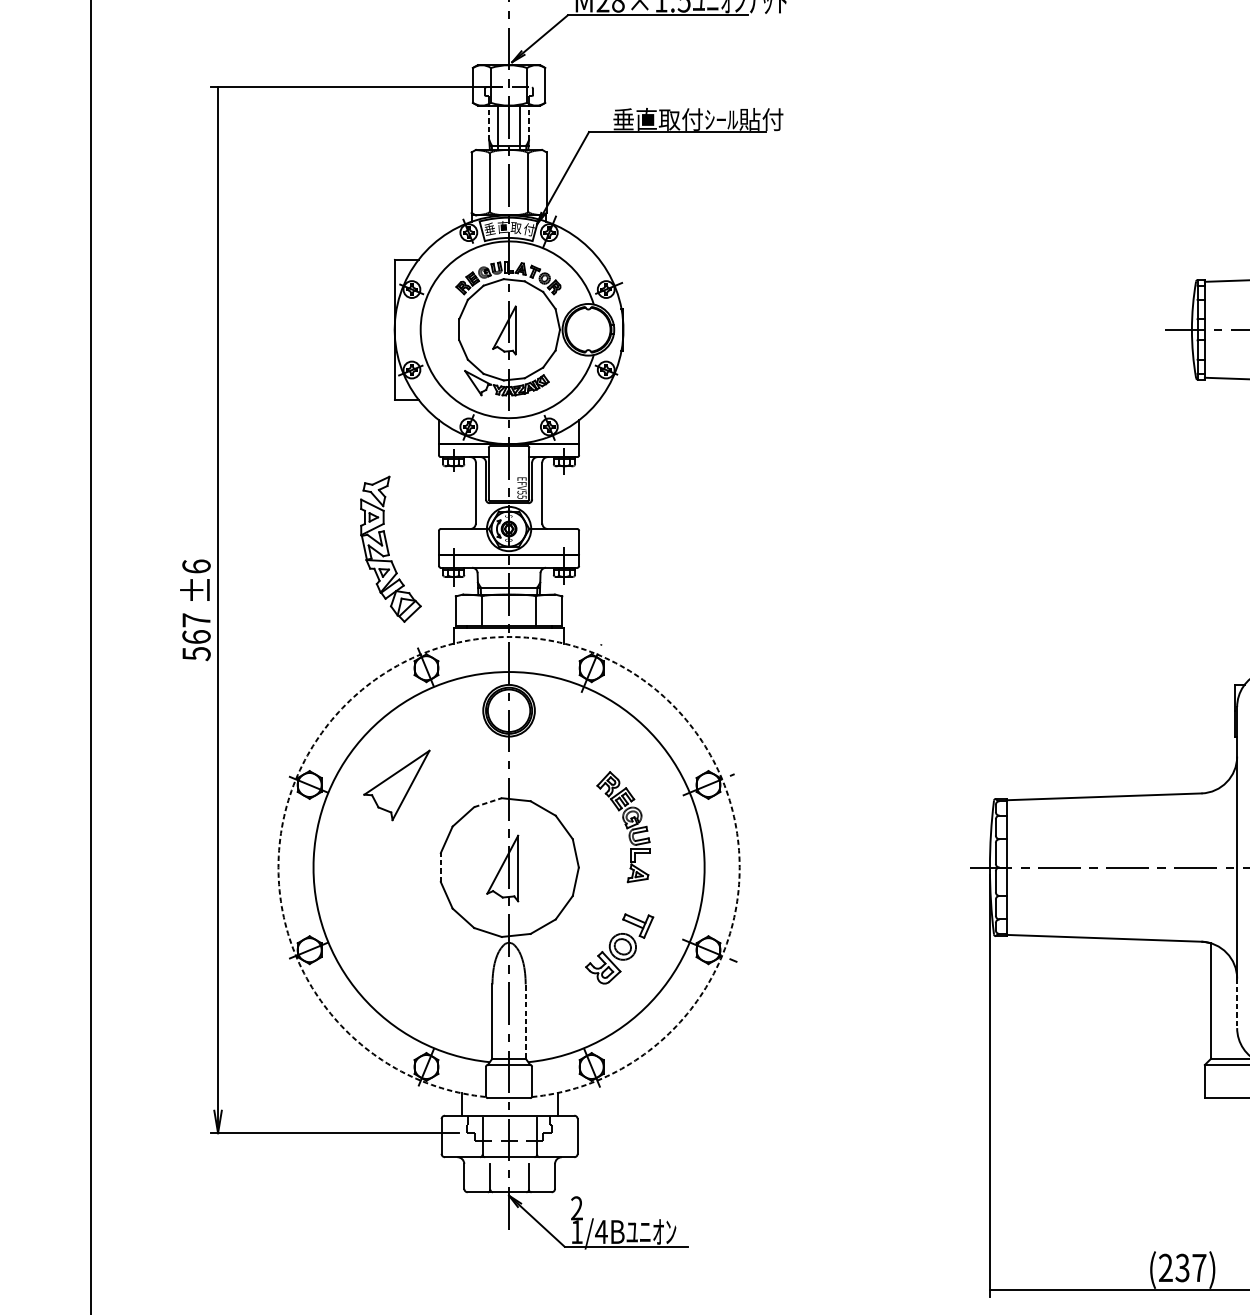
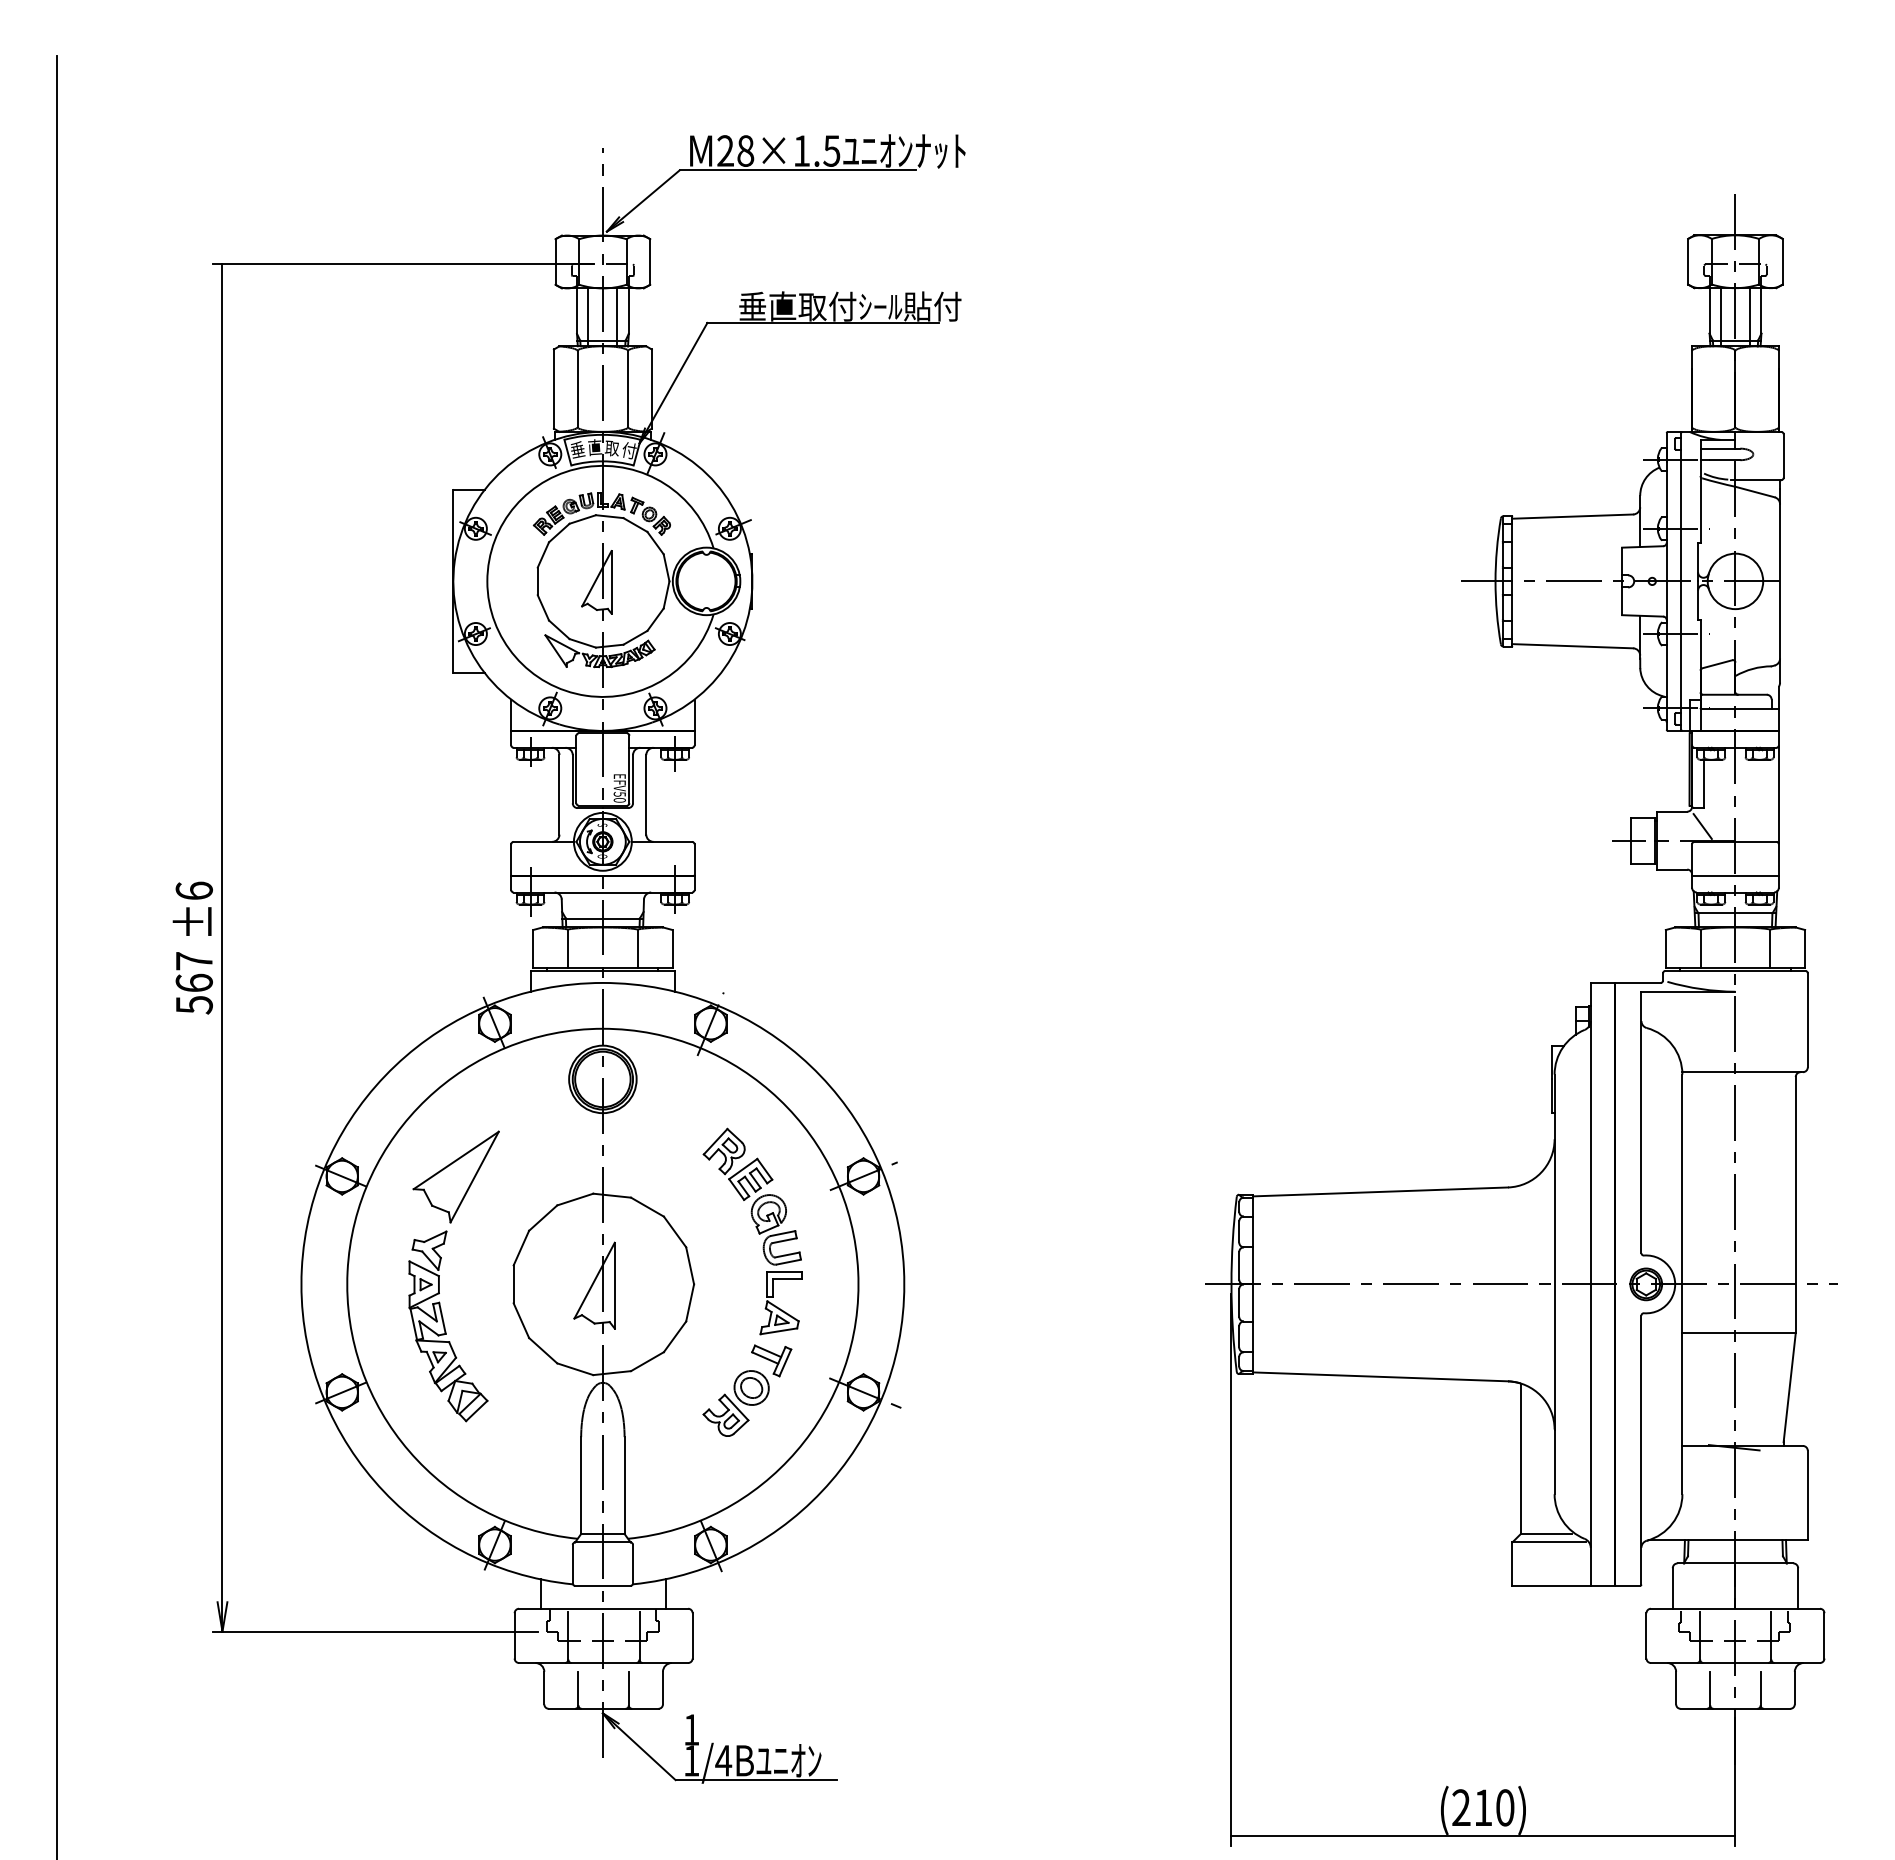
line: (488, 123) -> (576, 311), dashed -> solid
line: (528, 123) -> (628, 311), dashed -> solid
text: (521, 496) -> (619, 799), EFV55 -> EFV50
part: (390, 549) -> (448, 1326), moved
arc: (508, 636) -> (602, 982), dashed -> solid
line: (488, 802) -> (575, 1199), dashed -> solid
part: (623, 827) -> (752, 1231), size x1.43
line: (440, 867) -> (513, 1284), dashed -> solid
line: (1237, 1003) -> (1554, 1462), dashed -> solid
line: (525, 1020) -> (624, 1484), dashed -> solid
text: (576, 1208) -> (691, 1729), 2 -> 1
text: (1190, 1267) -> (1493, 1807), (237) -> (210)

